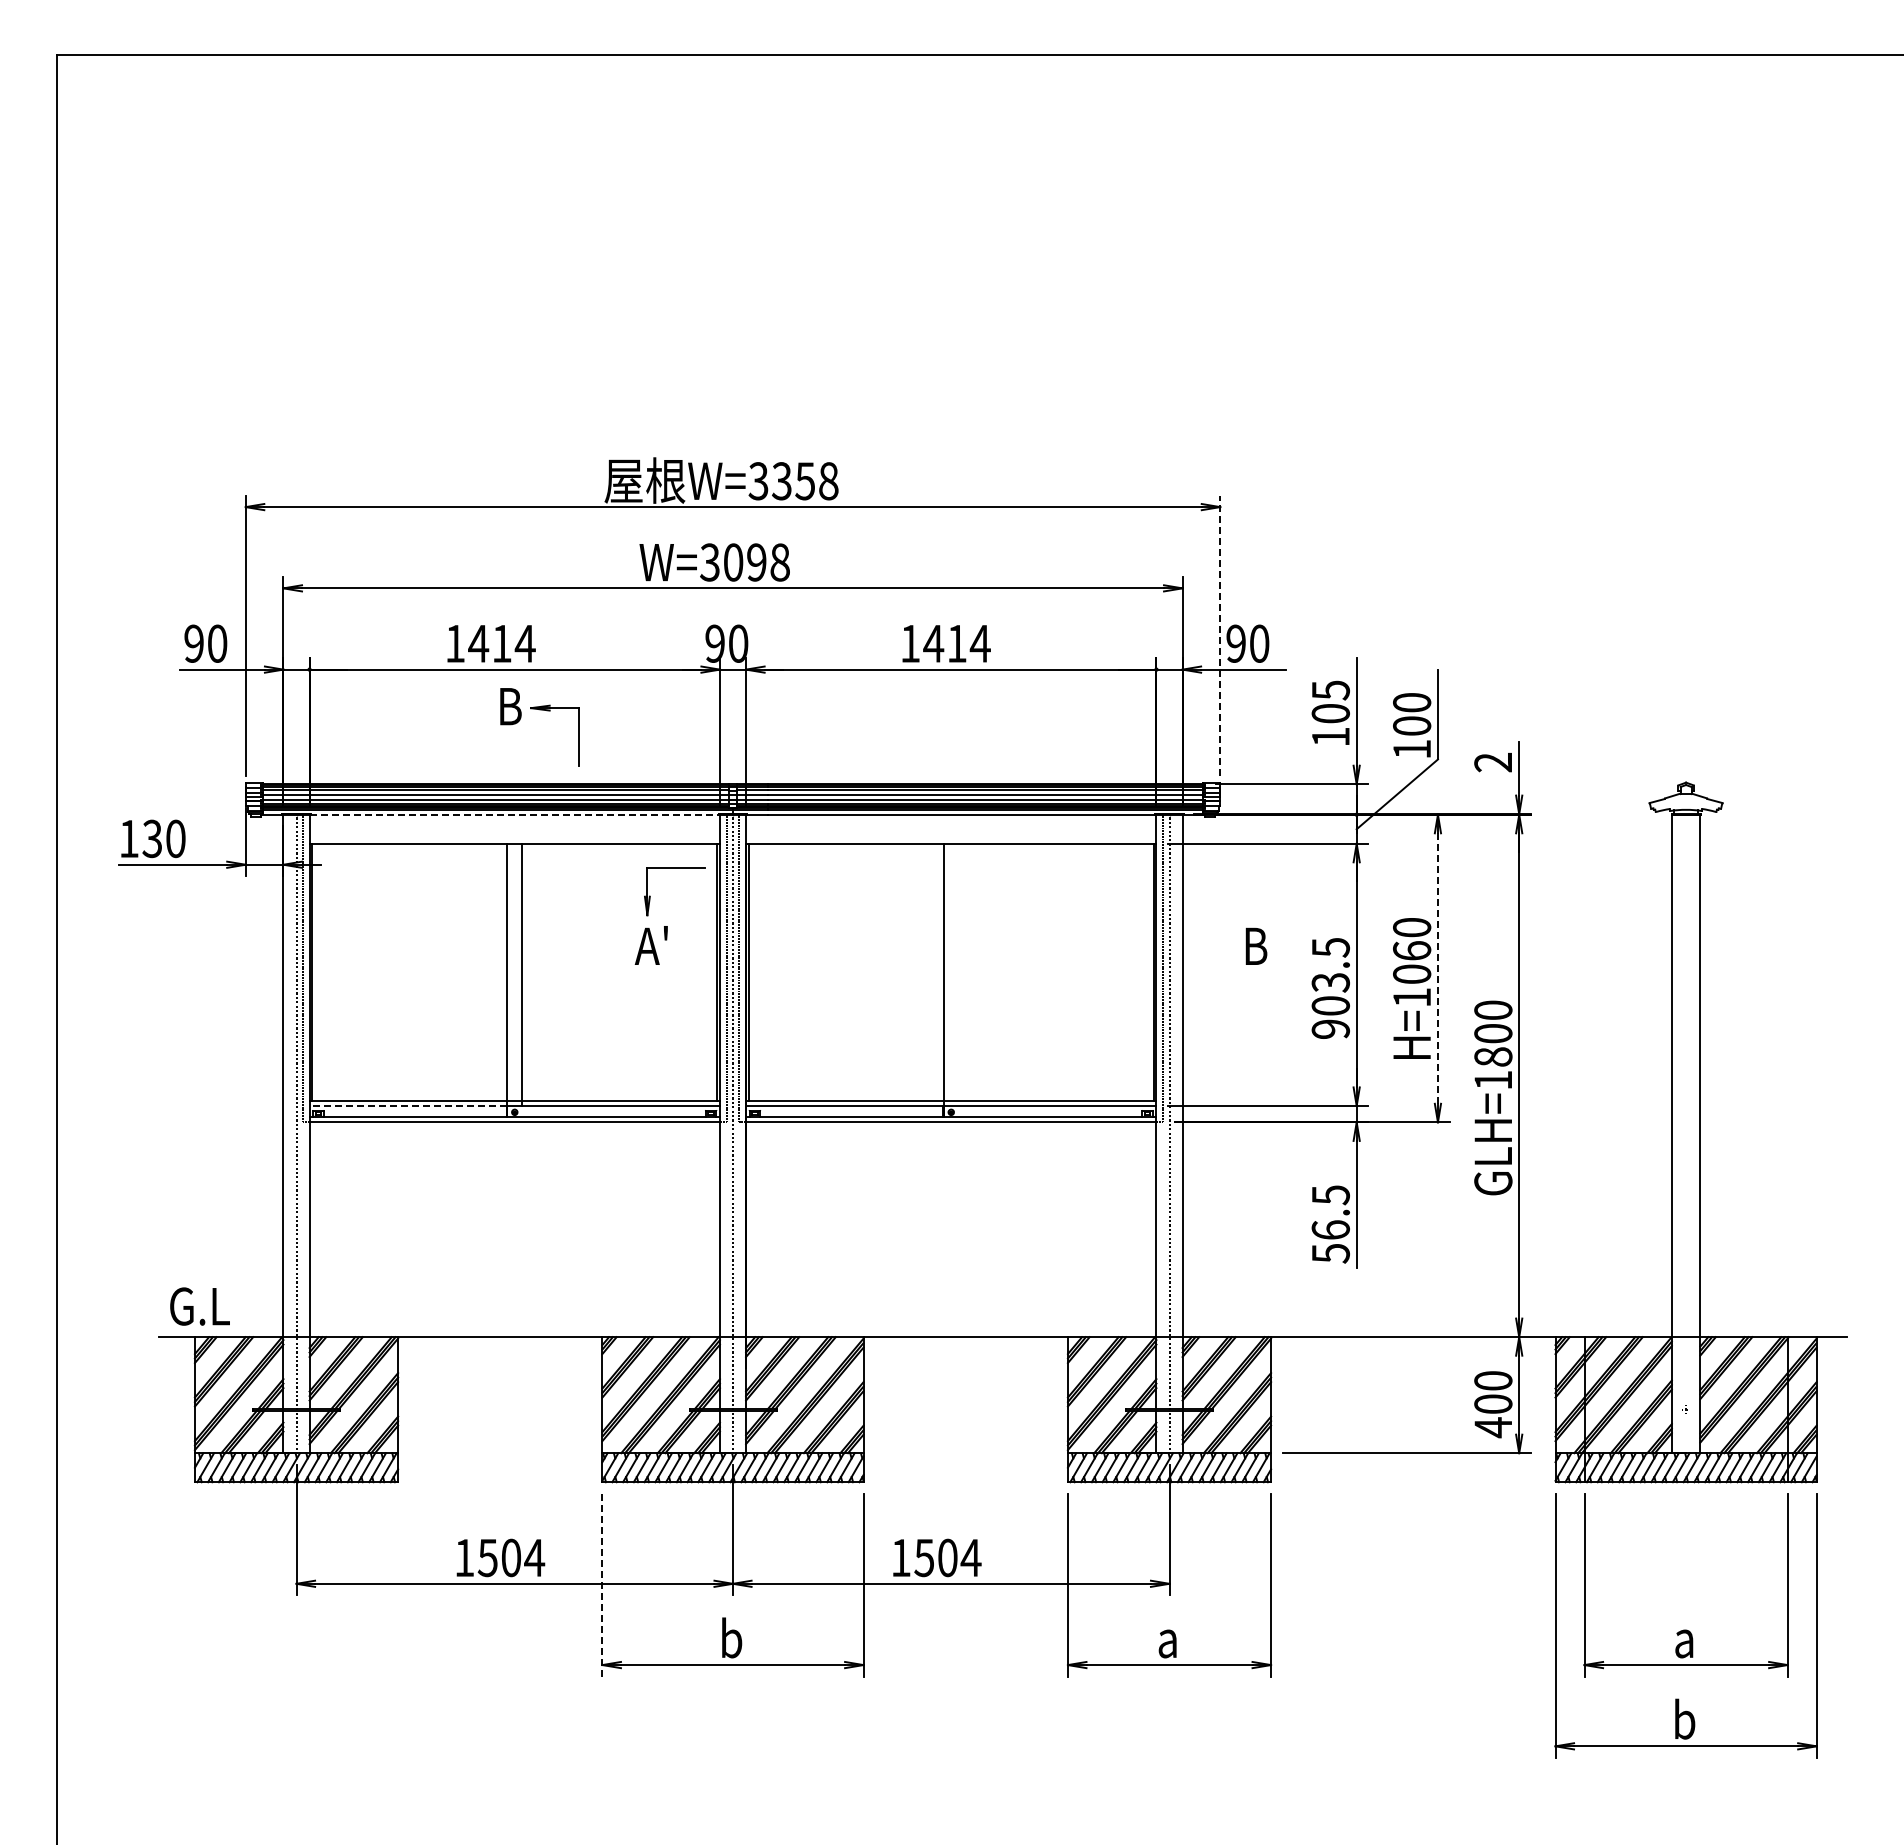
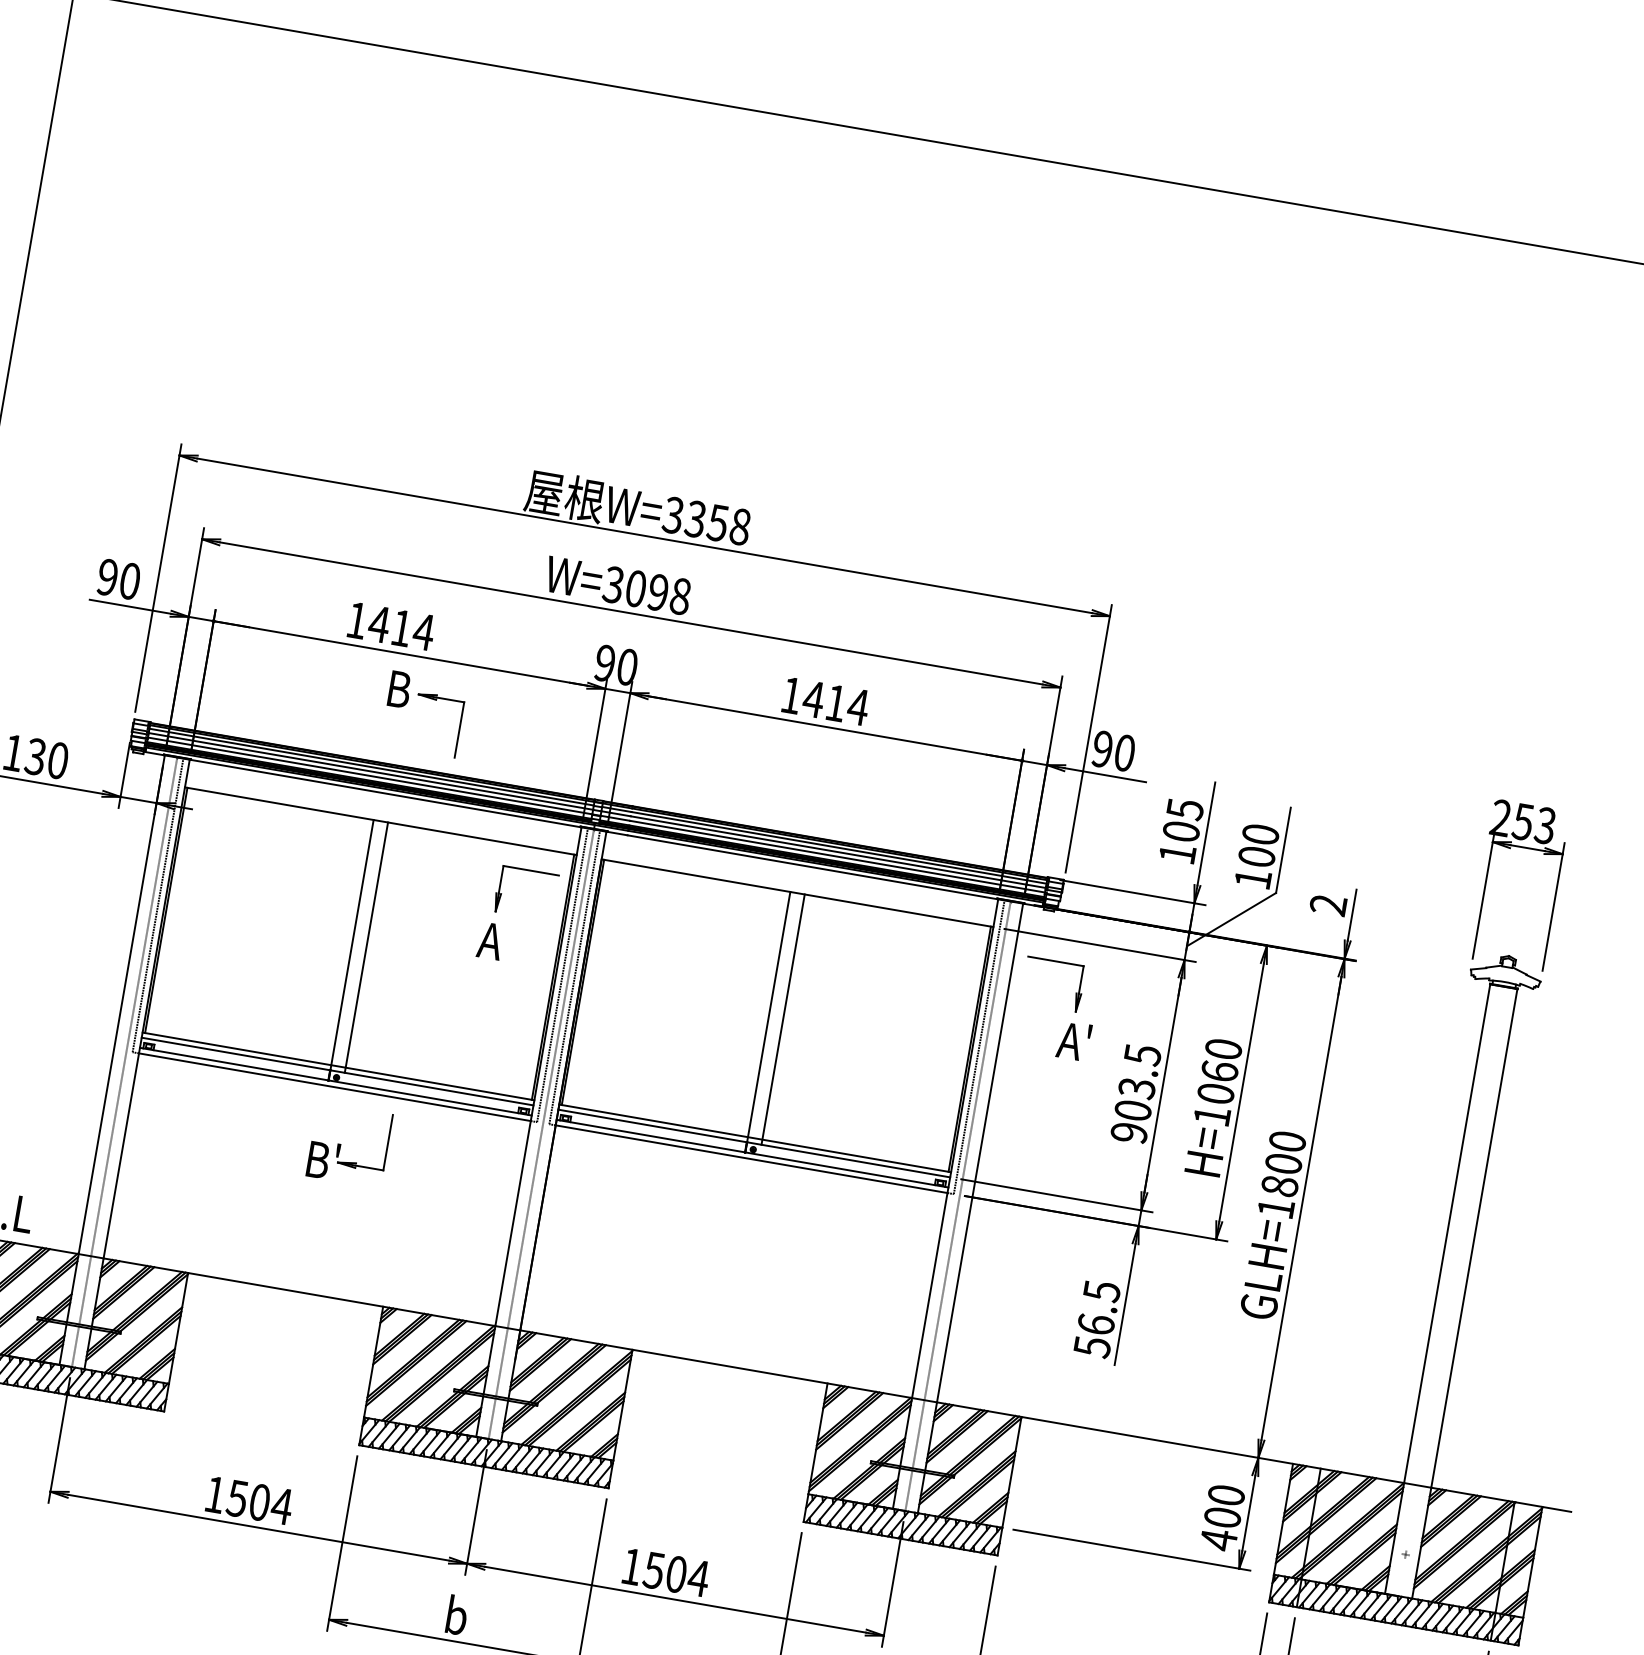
line: (1220, 635) -> (1088, 738), dashed -> solid
part: (1649, 708) -> (1486, 879), added
line: (515, 814) -> (386, 793), dashed -> solid
part: (1227, 868) -> (1057, 962), added
text: (665, 933) -> (509, 931), A' -> A
text: (1258, 945) -> (1074, 1041), B -> A'
line: (1437, 969) -> (1241, 1093), dashed -> solid
line: (958, 974) -> (782, 1019), added
line: (408, 1105) -> (236, 1053), dashed -> solid
part: (531, 1179) -> (341, 1144), added
line: (602, 1585) -> (342, 1543), dashed -> solid

